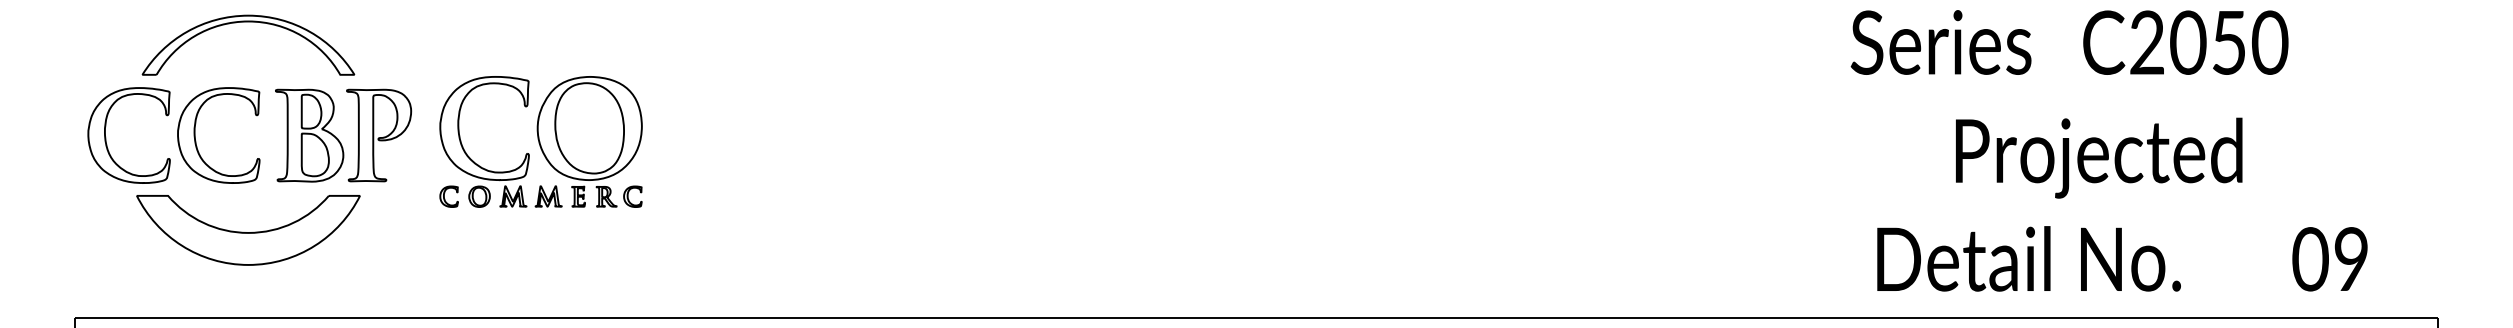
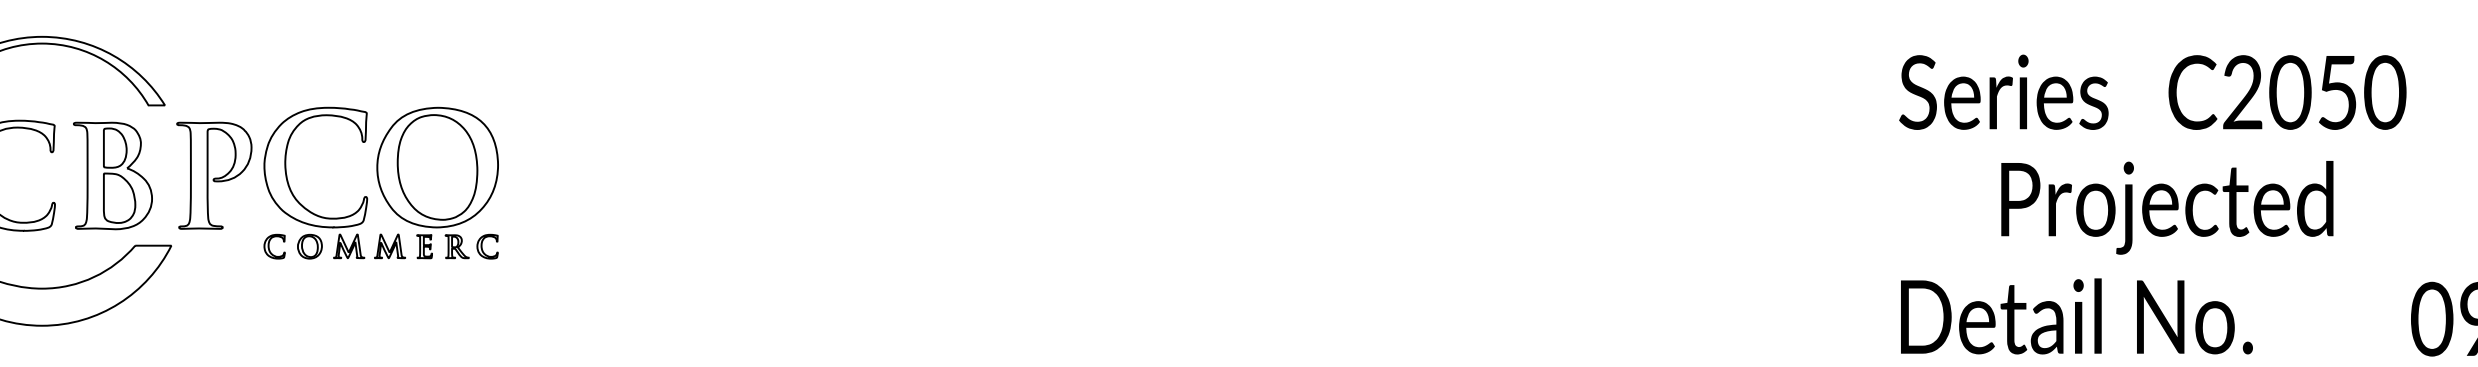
text: (2069, 42) -> (2152, 92), moved
part: (379, 135) -> (214, 175), moved
text: (2099, 157) -> (2167, 207), moved
text: (2028, 258) -> (2076, 315), moved

